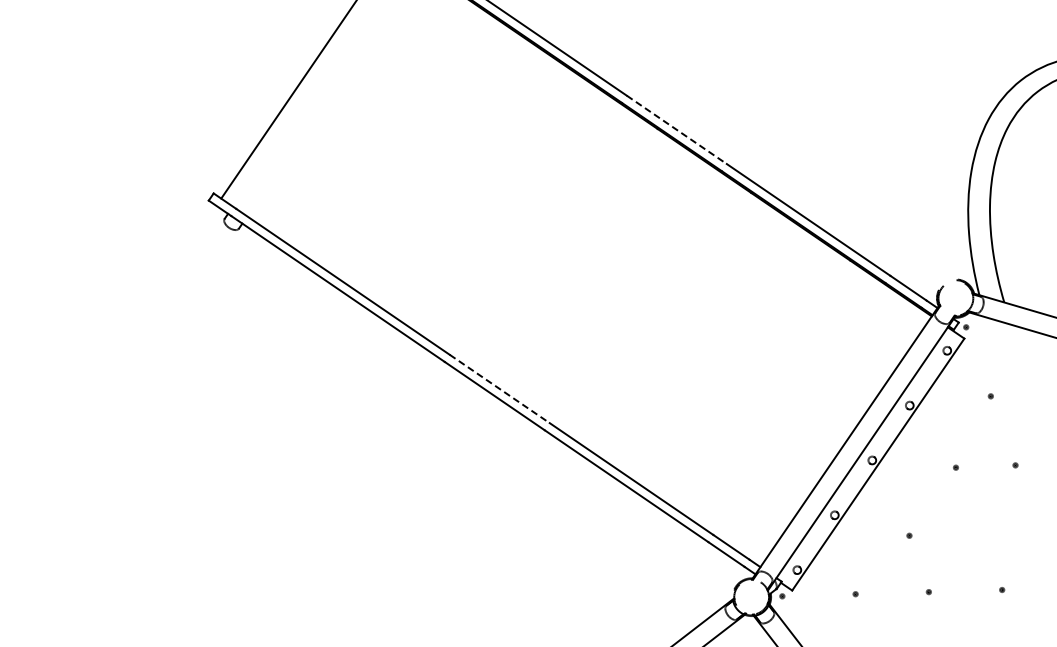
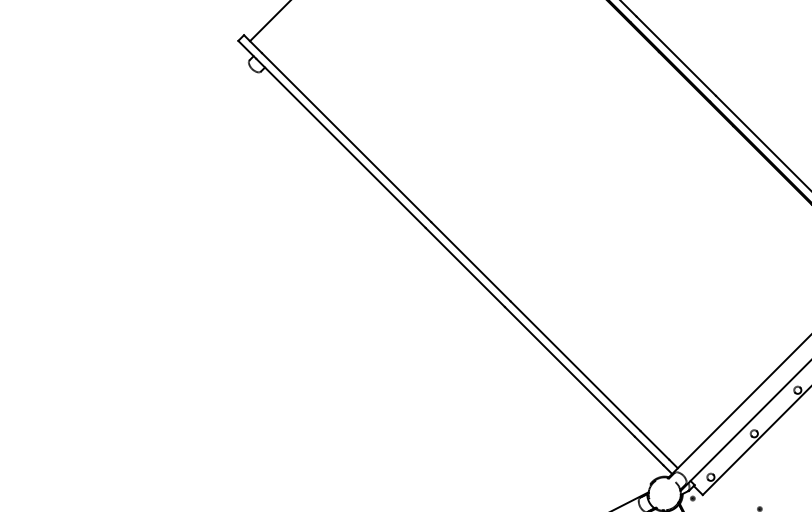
line: (676, 129) -> (676, 55), dashed -> solid
line: (499, 388) -> (470, 261), dashed -> solid

